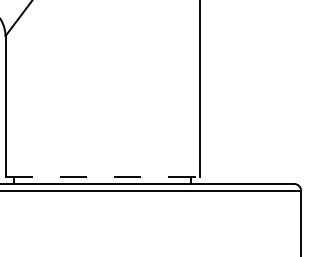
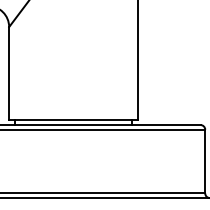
line: (104, 177) -> (74, 120), dashed -> solid

